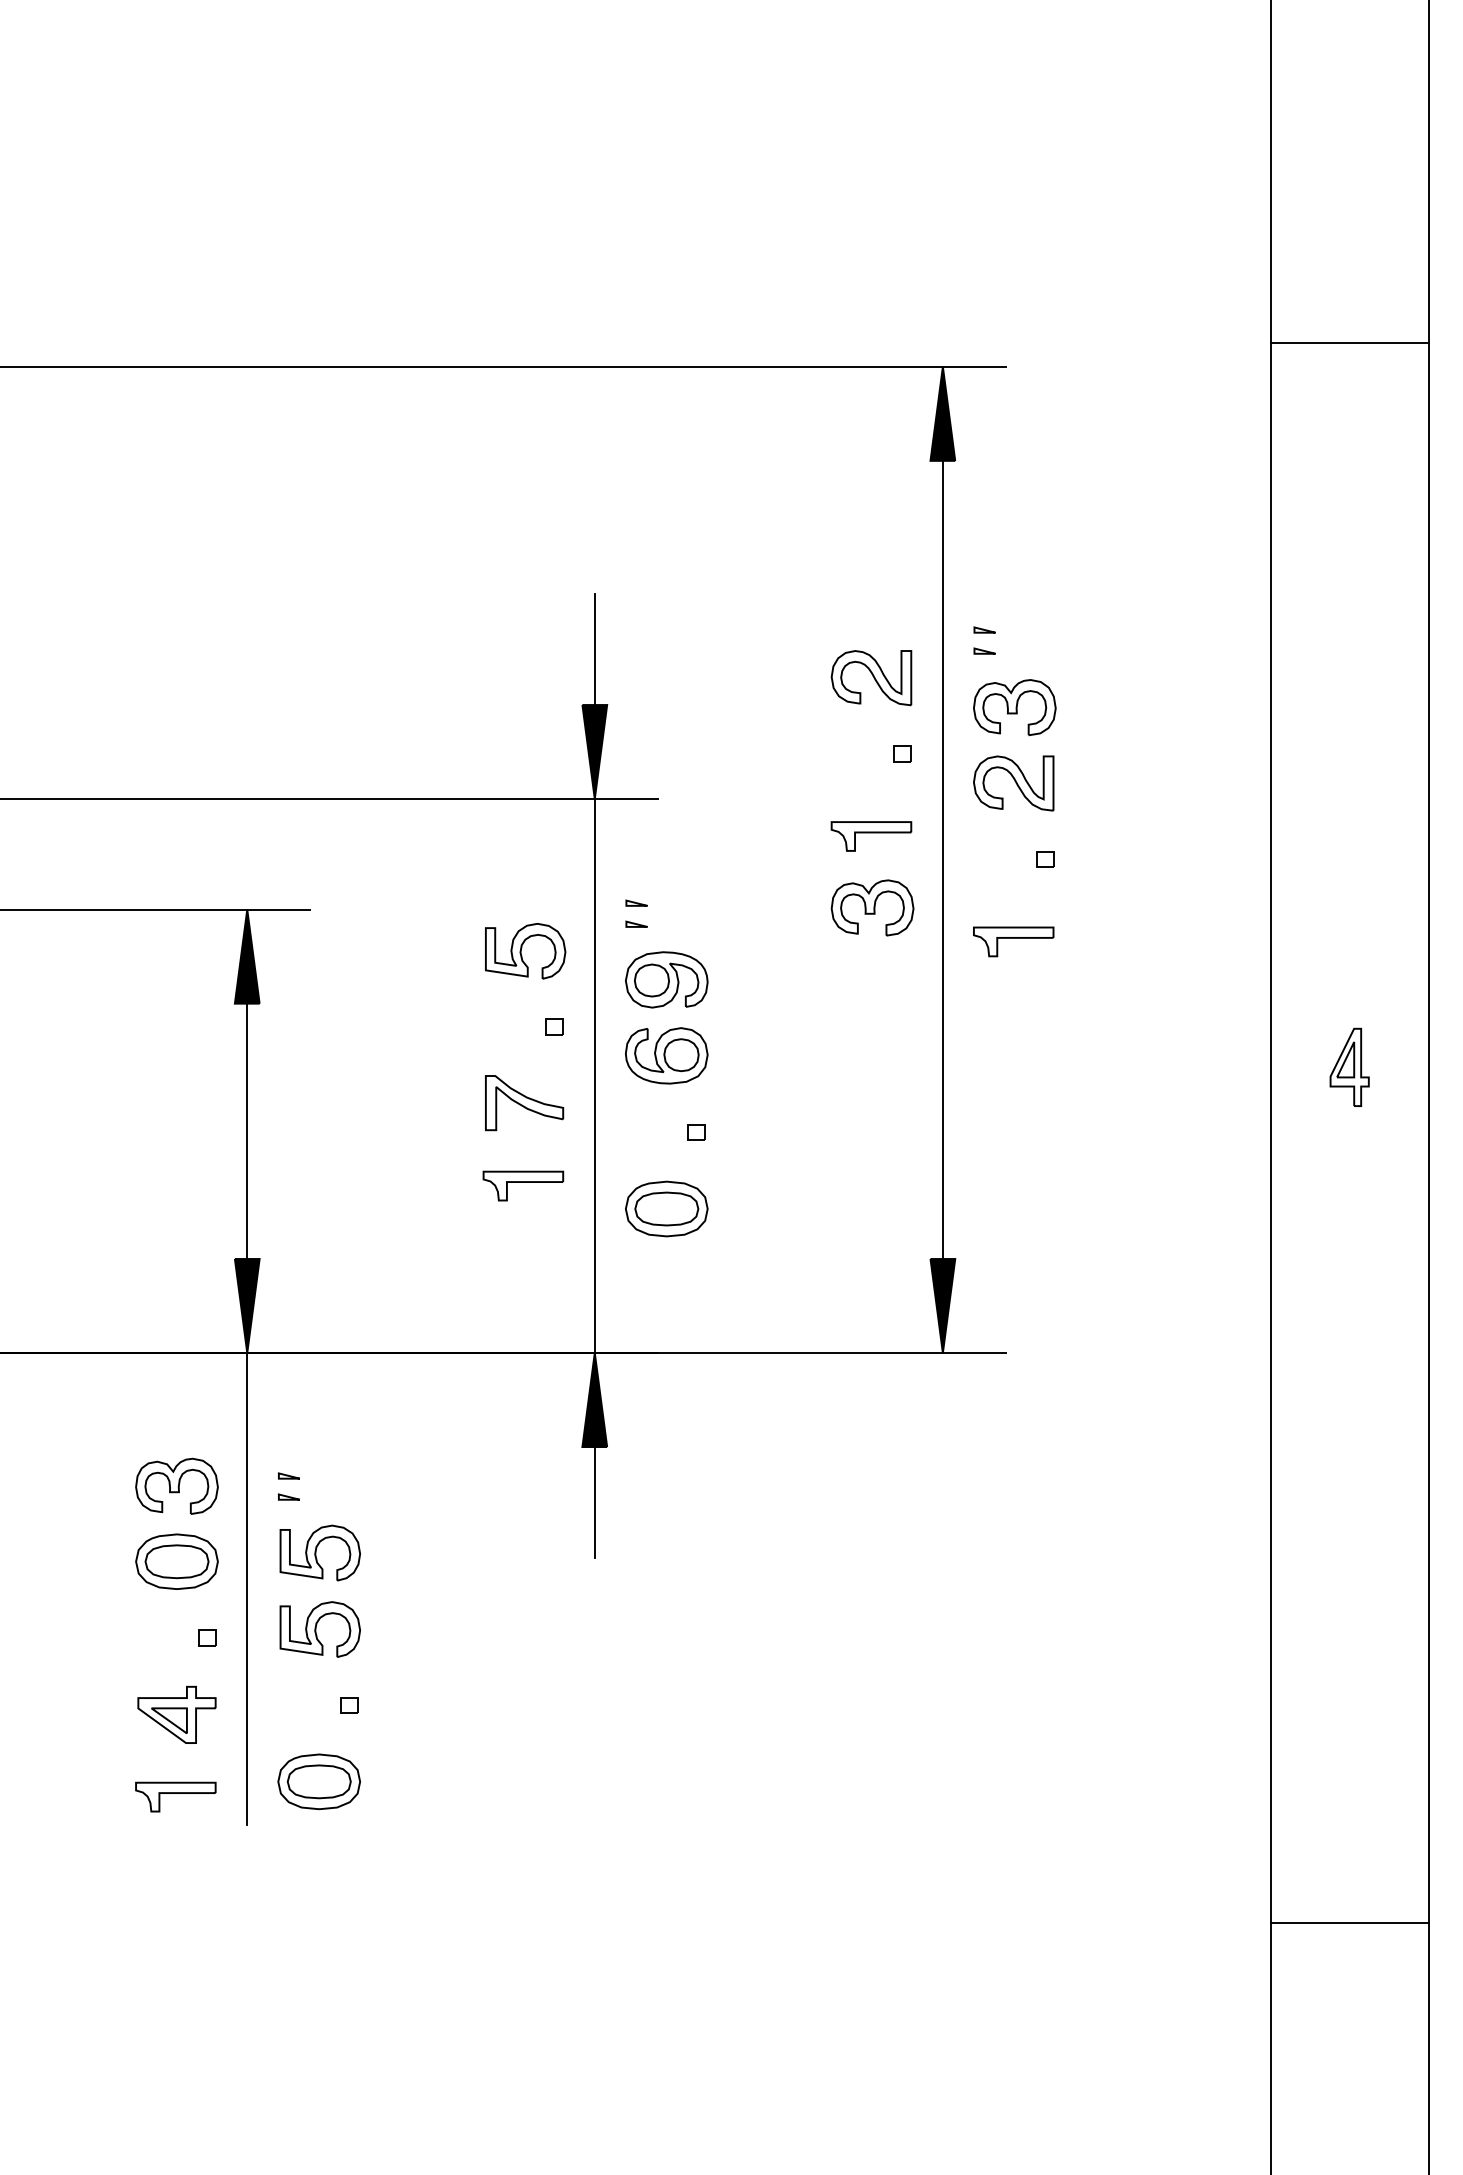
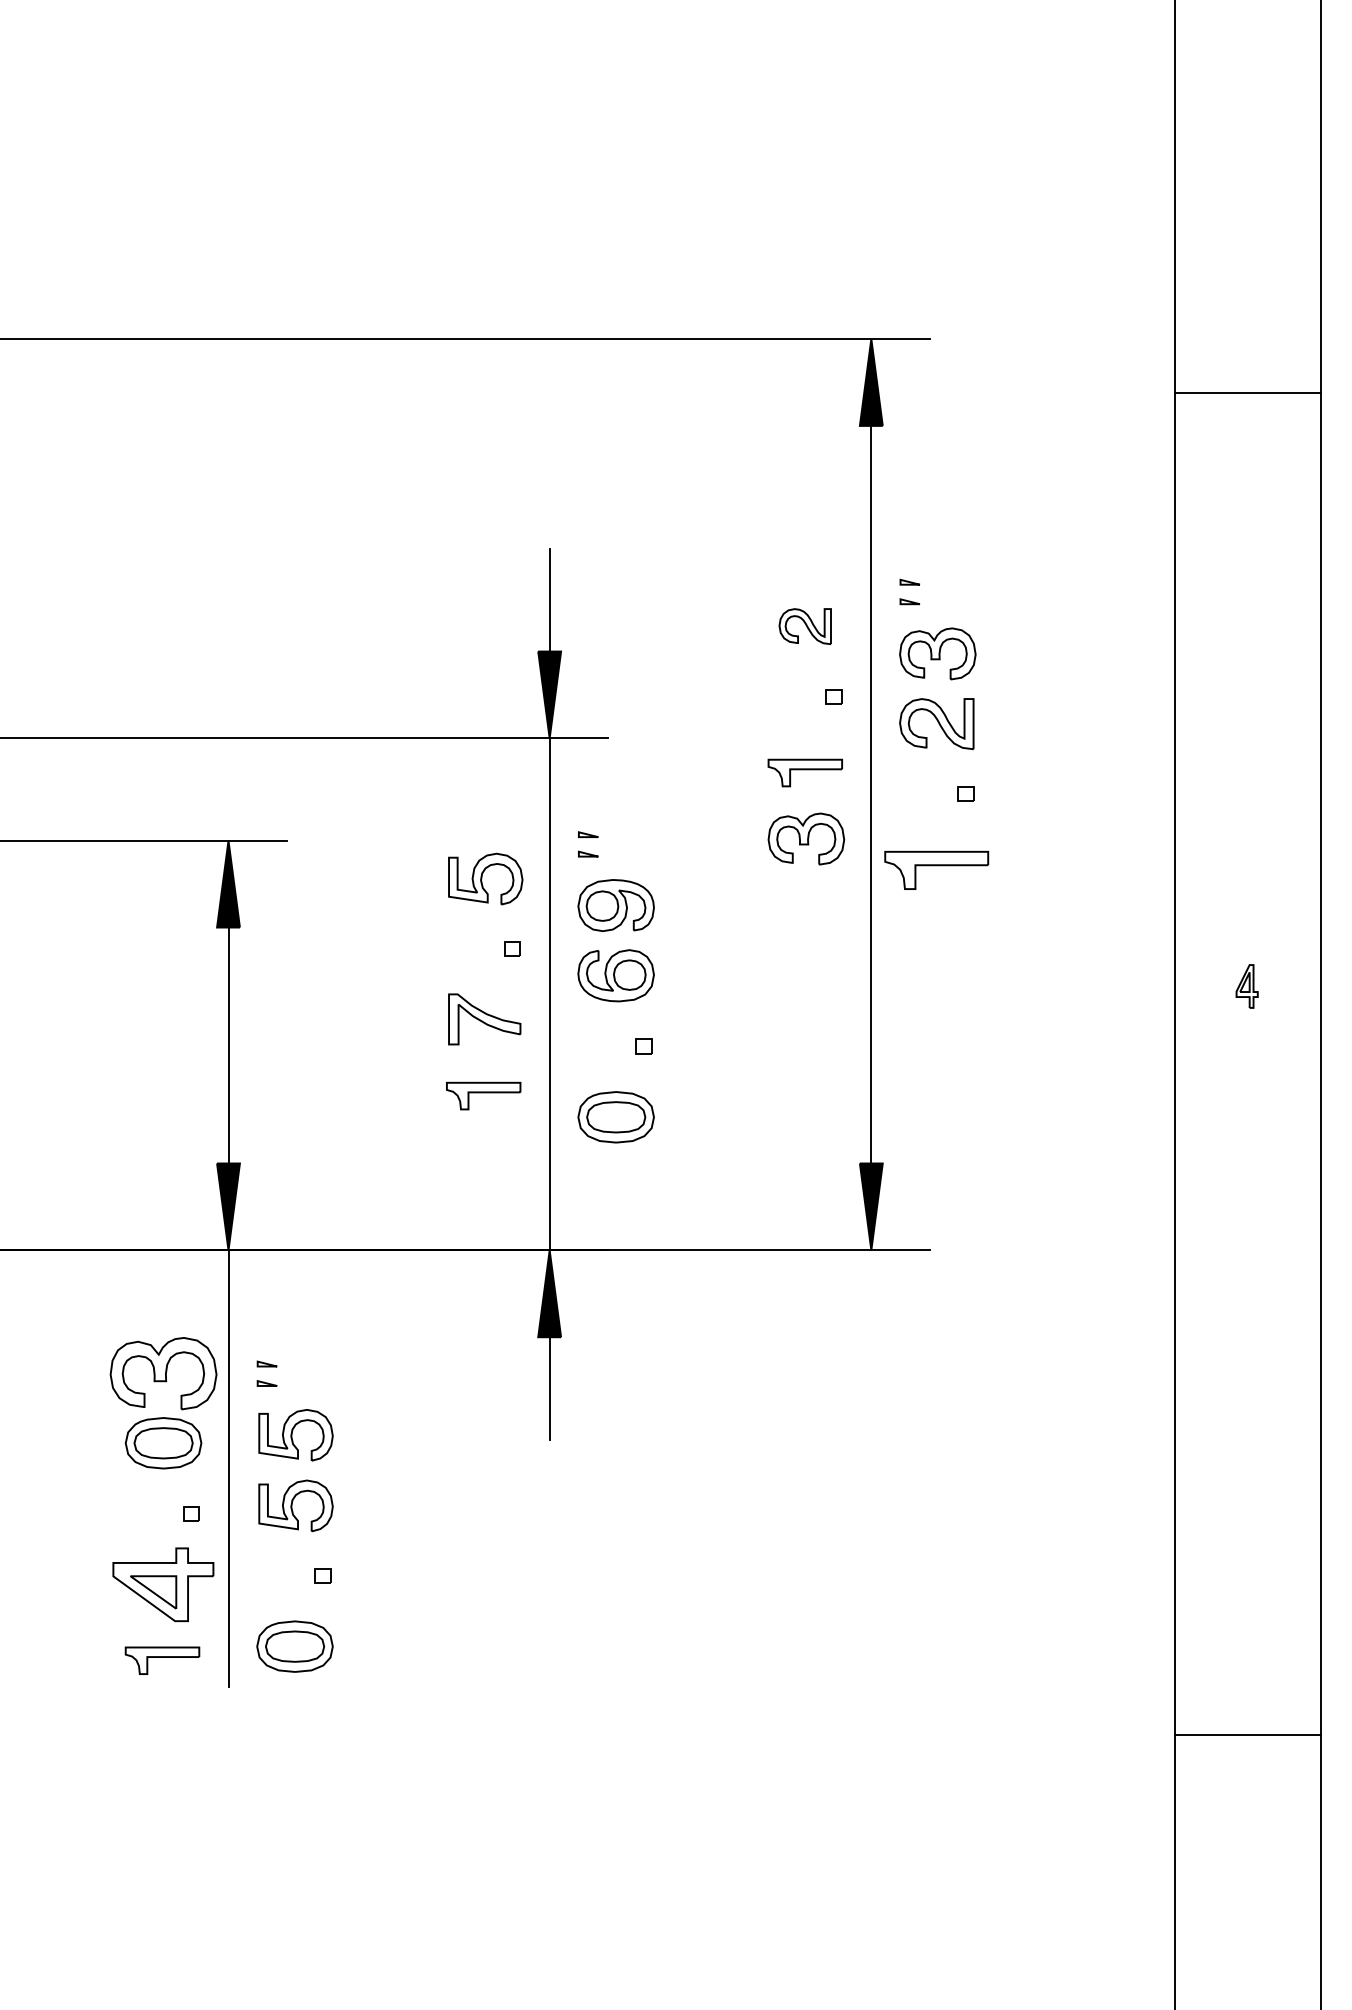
line: (1349, 342) -> (1247, 392), moved
part: (870, 677) -> (804, 626), size x0.7
part: (1013, 941) -> (936, 870), size x1.4
part: (1348, 1067) -> (1246, 986), size x0.6
part: (176, 1486) -> (163, 1373), size x1.4
part: (176, 1714) -> (163, 1584), size x1.4
line: (1349, 1923) -> (1247, 1735), moved

